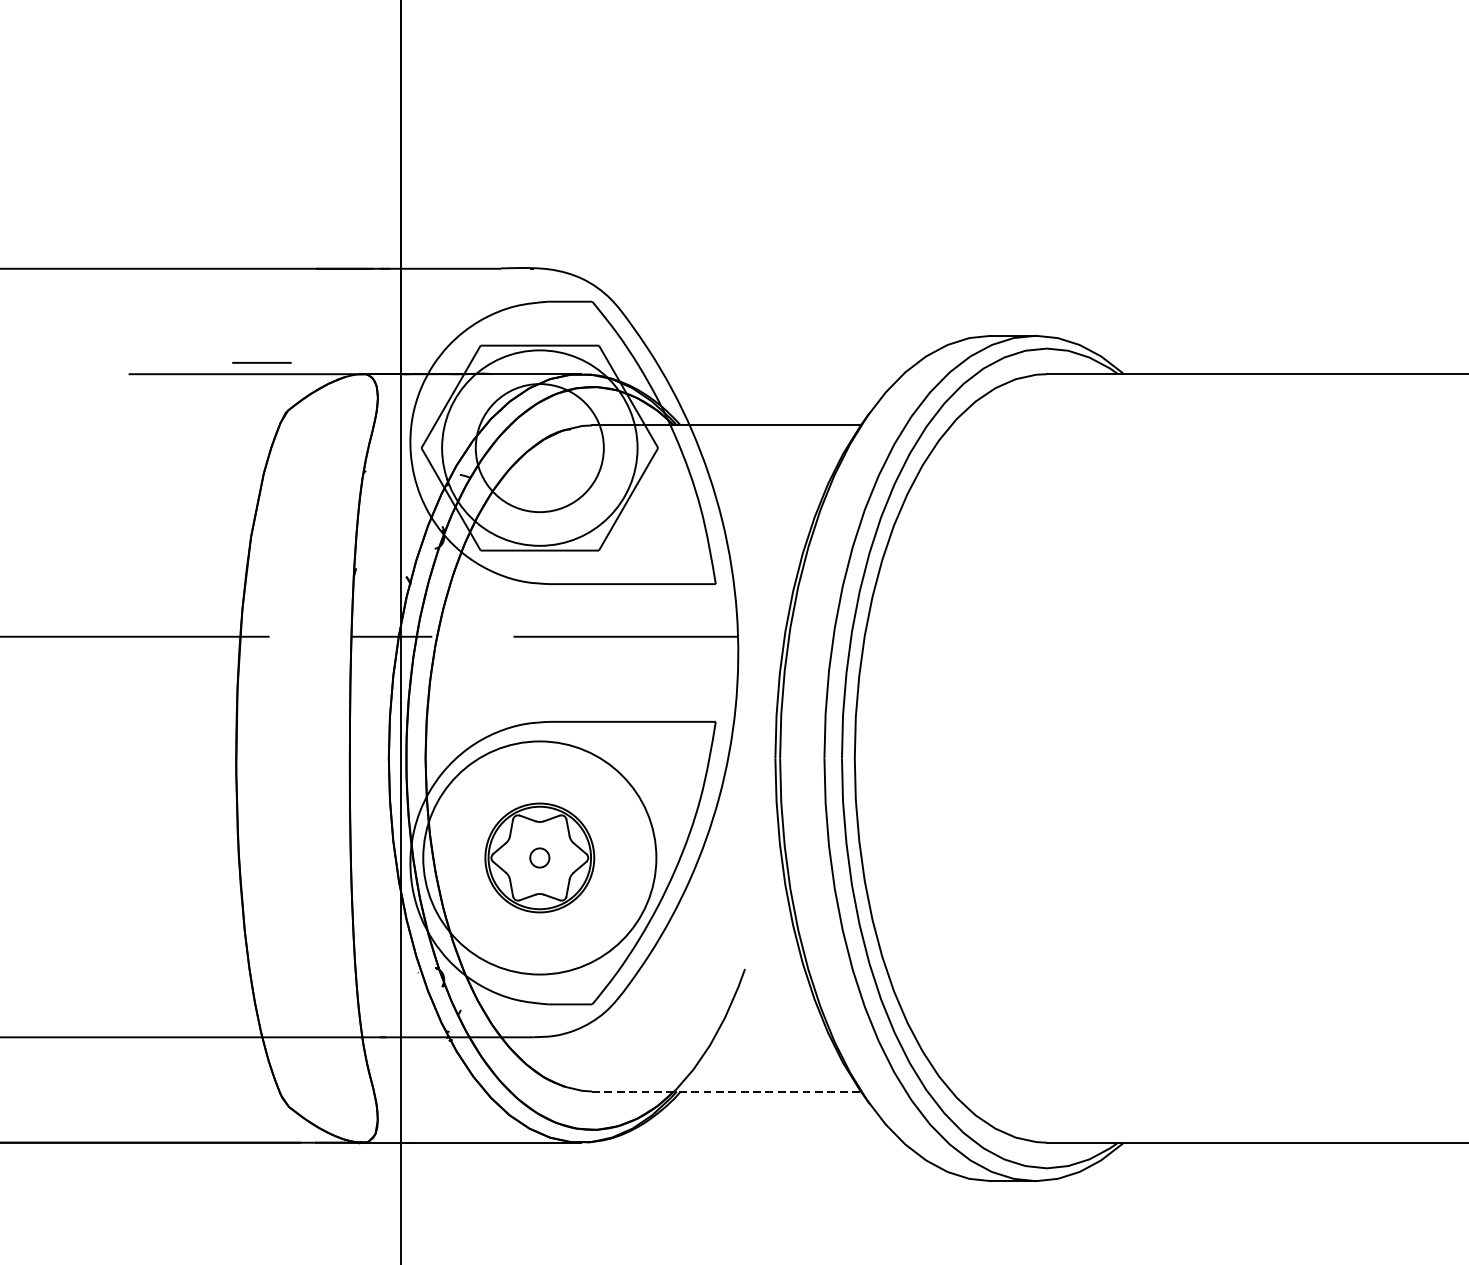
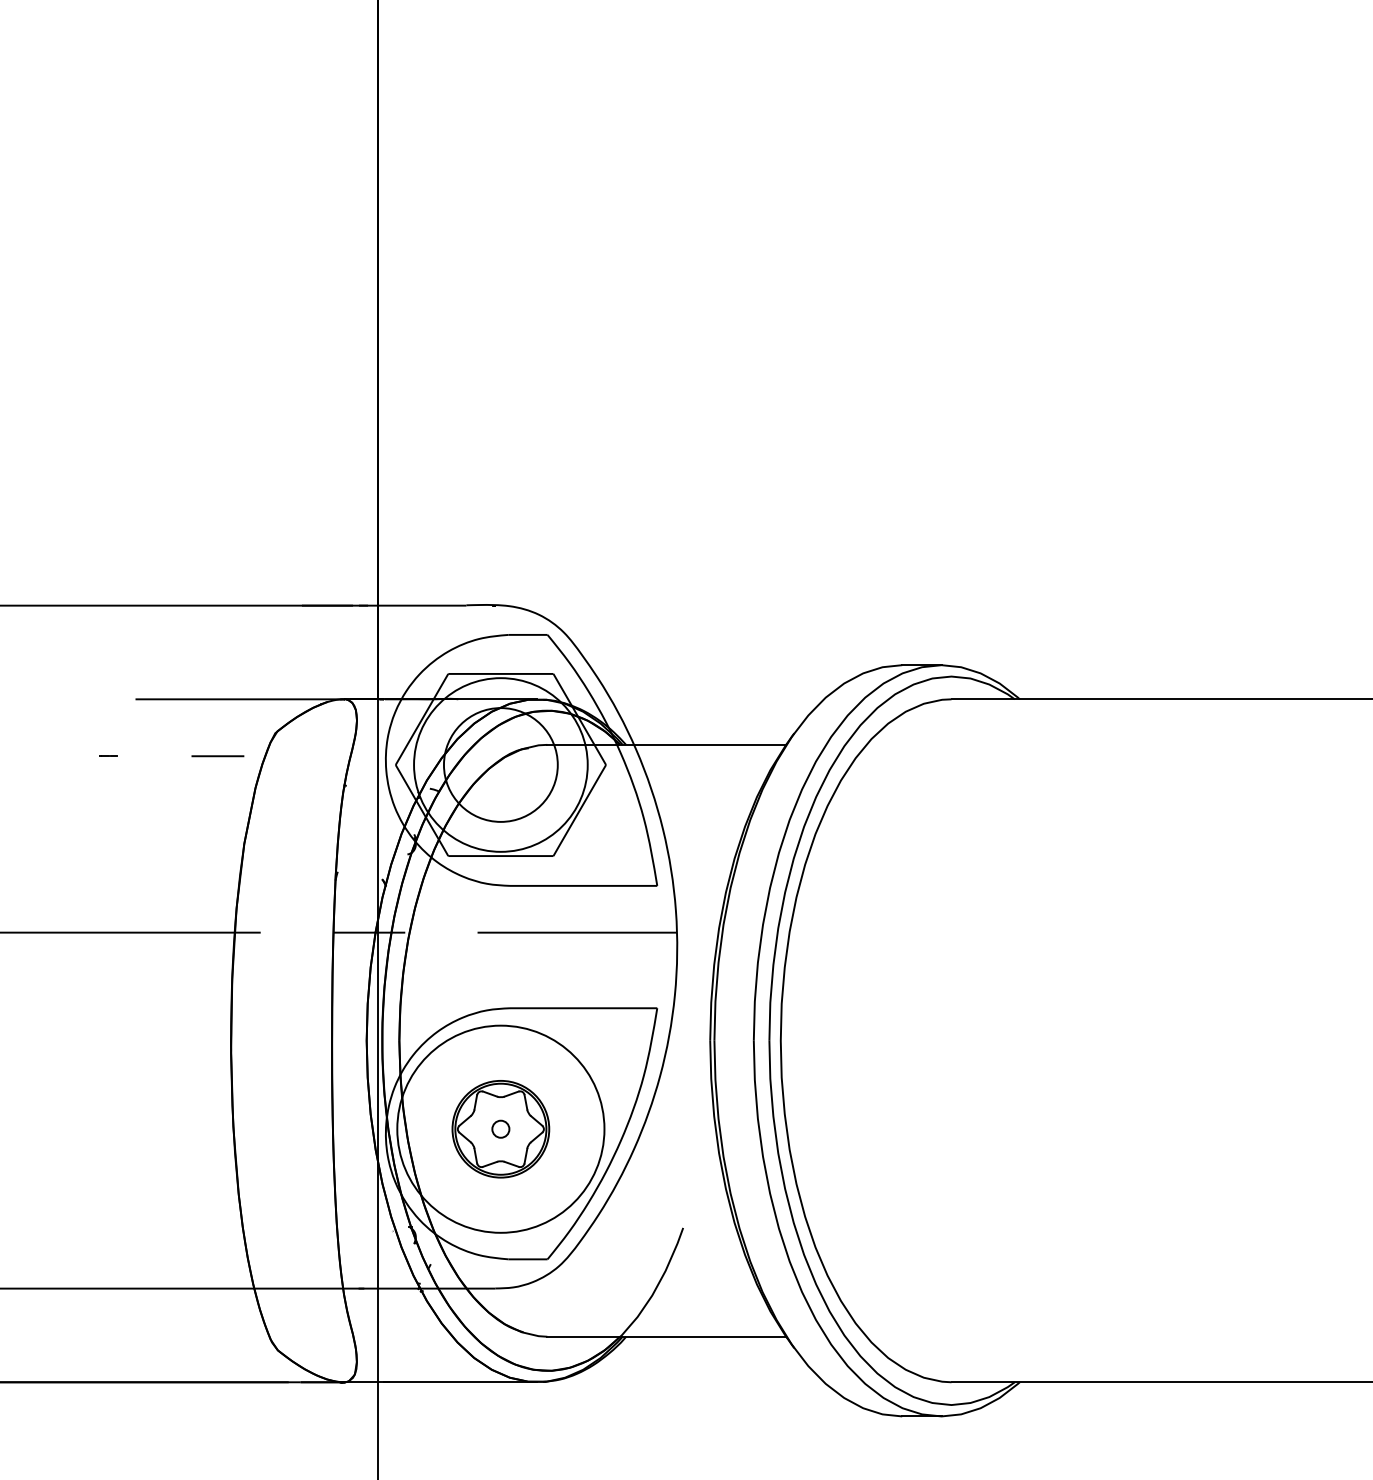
line: (261, 363) -> (217, 756), moved
line: (98, 437) -> (108, 755), added
line: (727, 1091) -> (667, 1336), dashed -> solid

